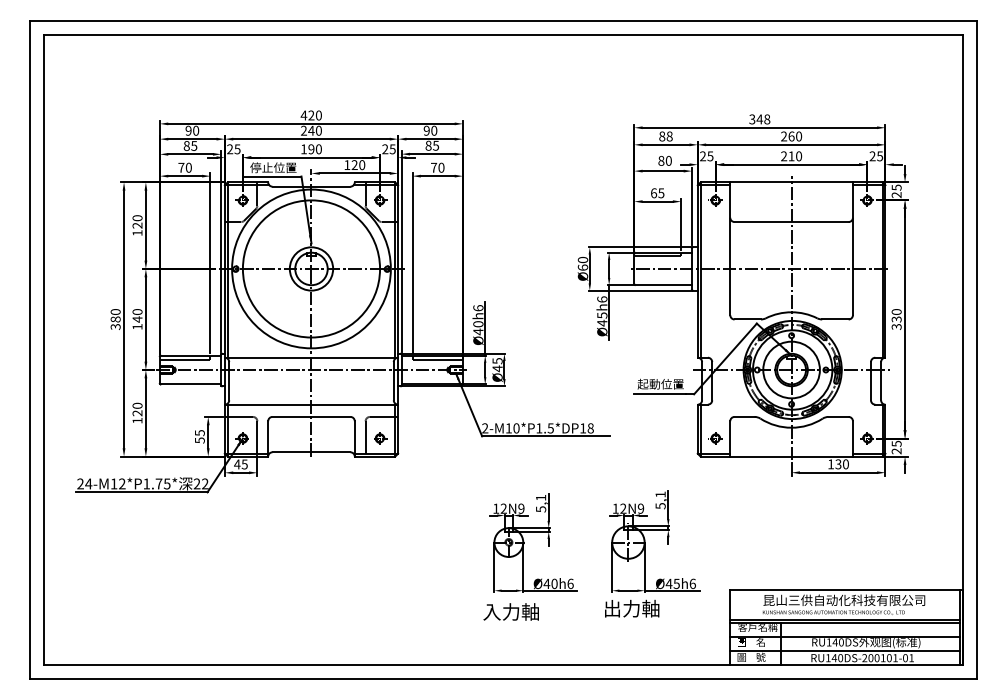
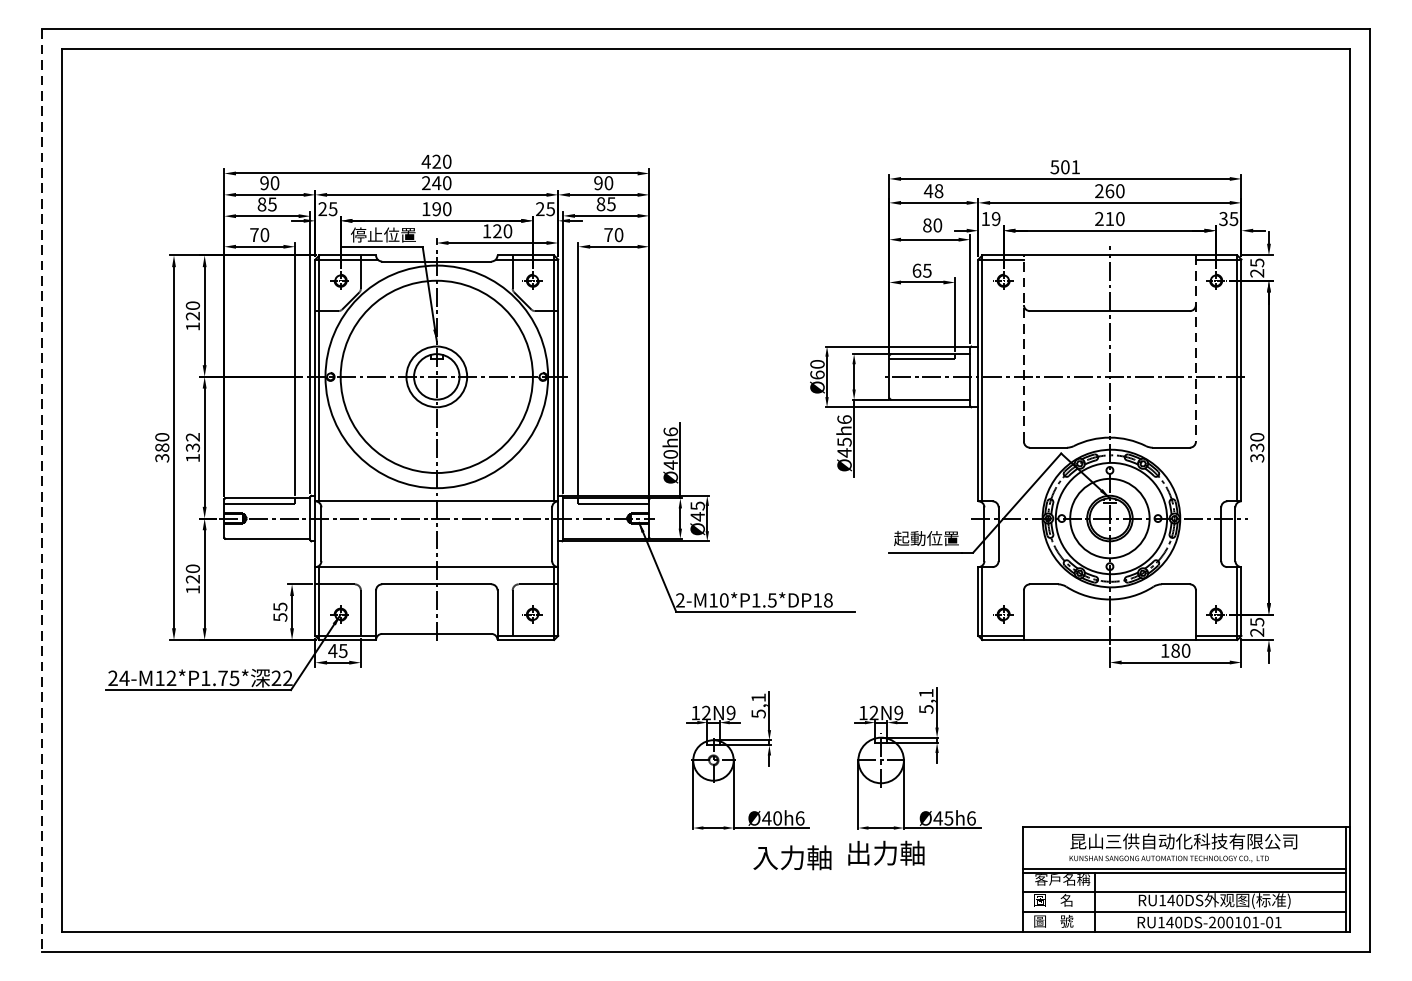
text: (759, 119) -> (1064, 167), 348 -> 501
text: (661, 136) -> (927, 191), 88 -> 48
text: (706, 156) -> (990, 219), 25 -> 19
text: (872, 156) -> (1223, 219), 25 -> 35
line: (730, 248) -> (1024, 348), solid -> dashed
line: (852, 249) -> (1195, 349), solid -> dashed
text: (137, 315) -> (192, 442), 140 -> 132
line: (30, 349) -> (42, 489), solid -> dashed
text: (838, 463) -> (1175, 649), 130 -> 180
text: (510, 611) -> (791, 857), moved

